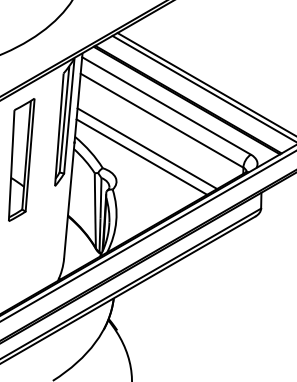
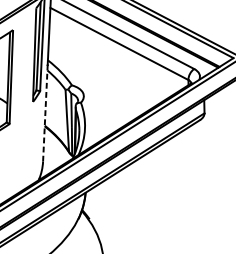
line: (147, 148) -> (108, 67), removed
line: (141, 156) -> (103, 74), removed
line: (69, 200) -> (45, 113), solid -> dashed

